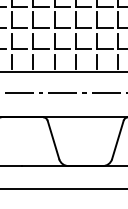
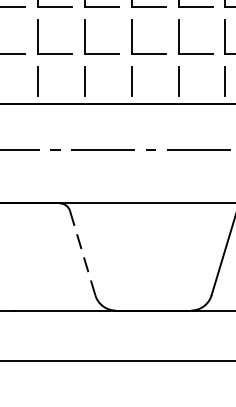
line: (53, 139) -> (82, 252), solid -> dashed

